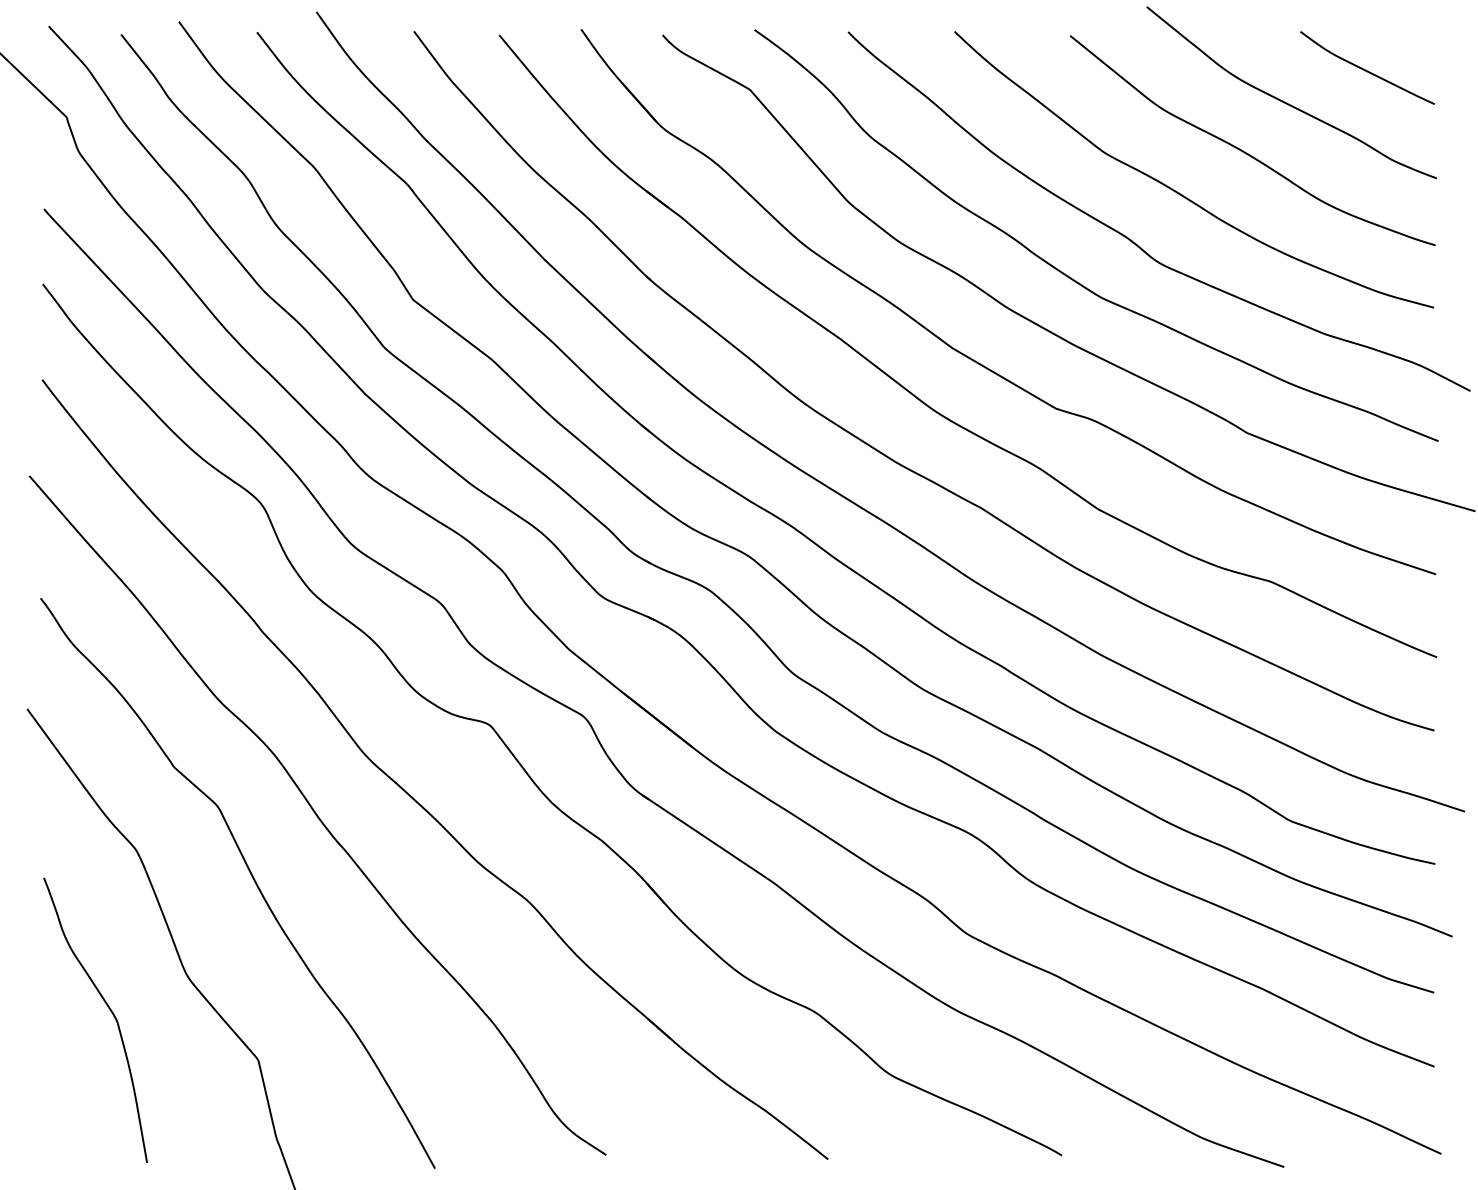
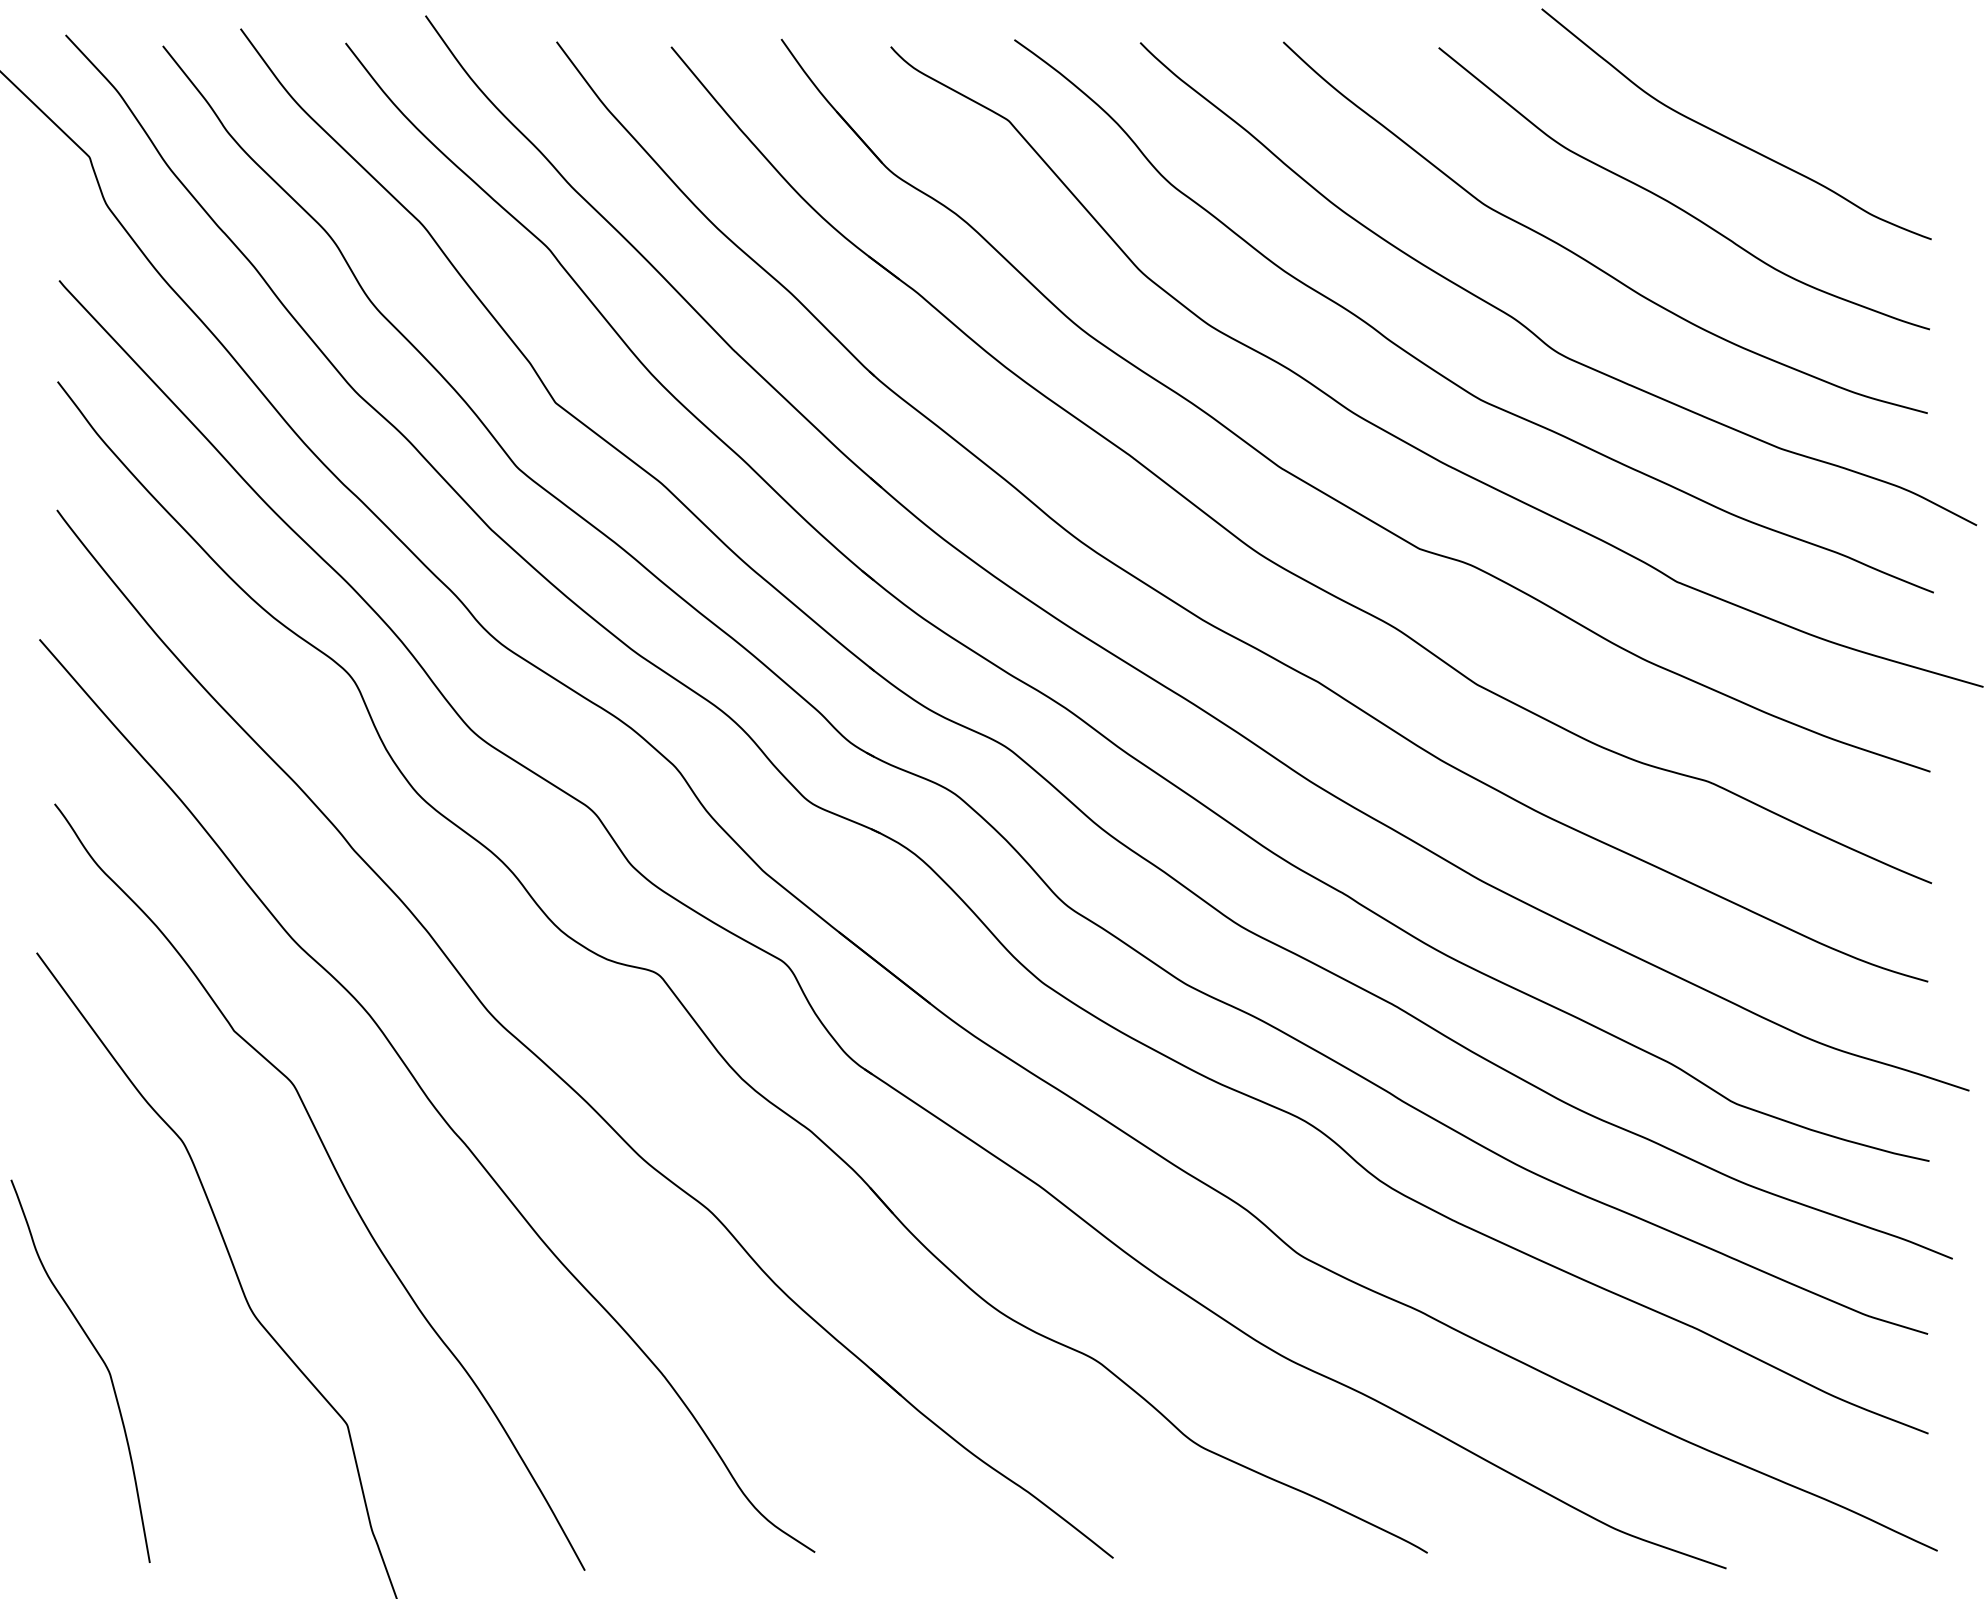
curve: (1366, 69) -> (1836, 93), removed
curve: (109, 1010) -> (99, 1357), moved

